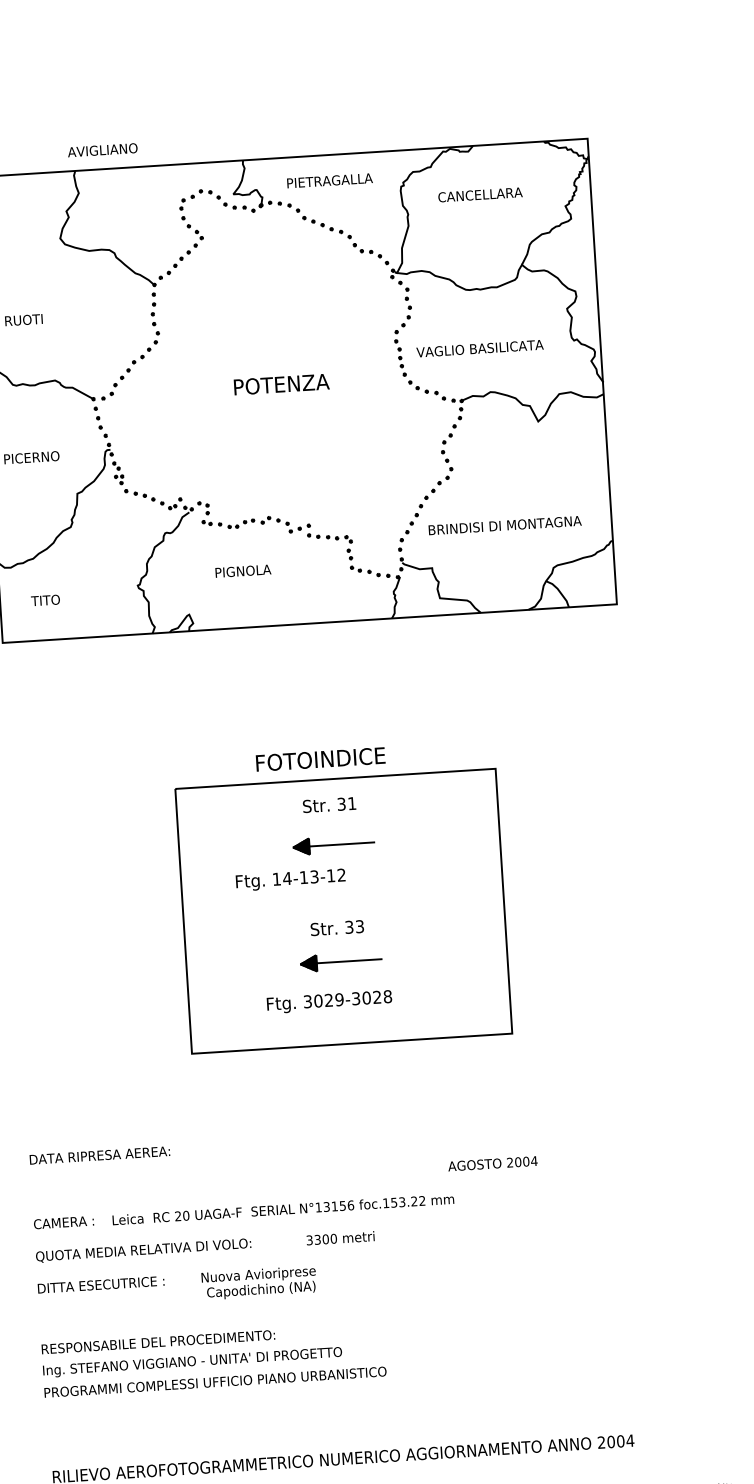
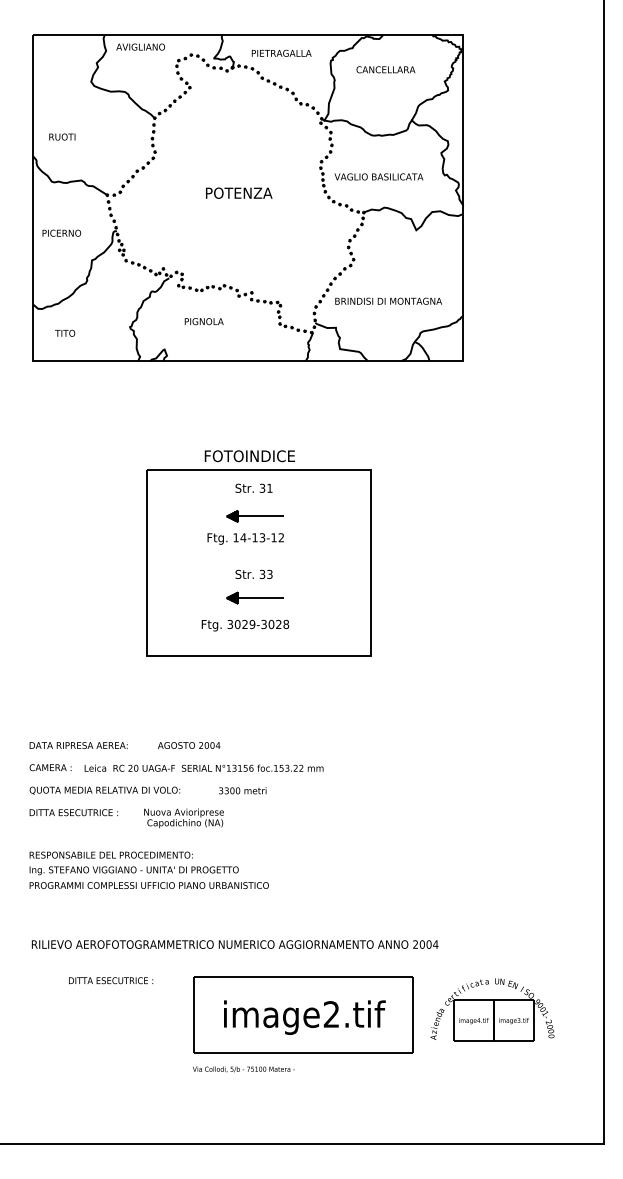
text: (102, 149) -> (140, 46), moved
text: (290, 879) -> (245, 538), moved
text: (99, 1155) -> (78, 745), moved
text: (493, 1163) -> (189, 745), moved

